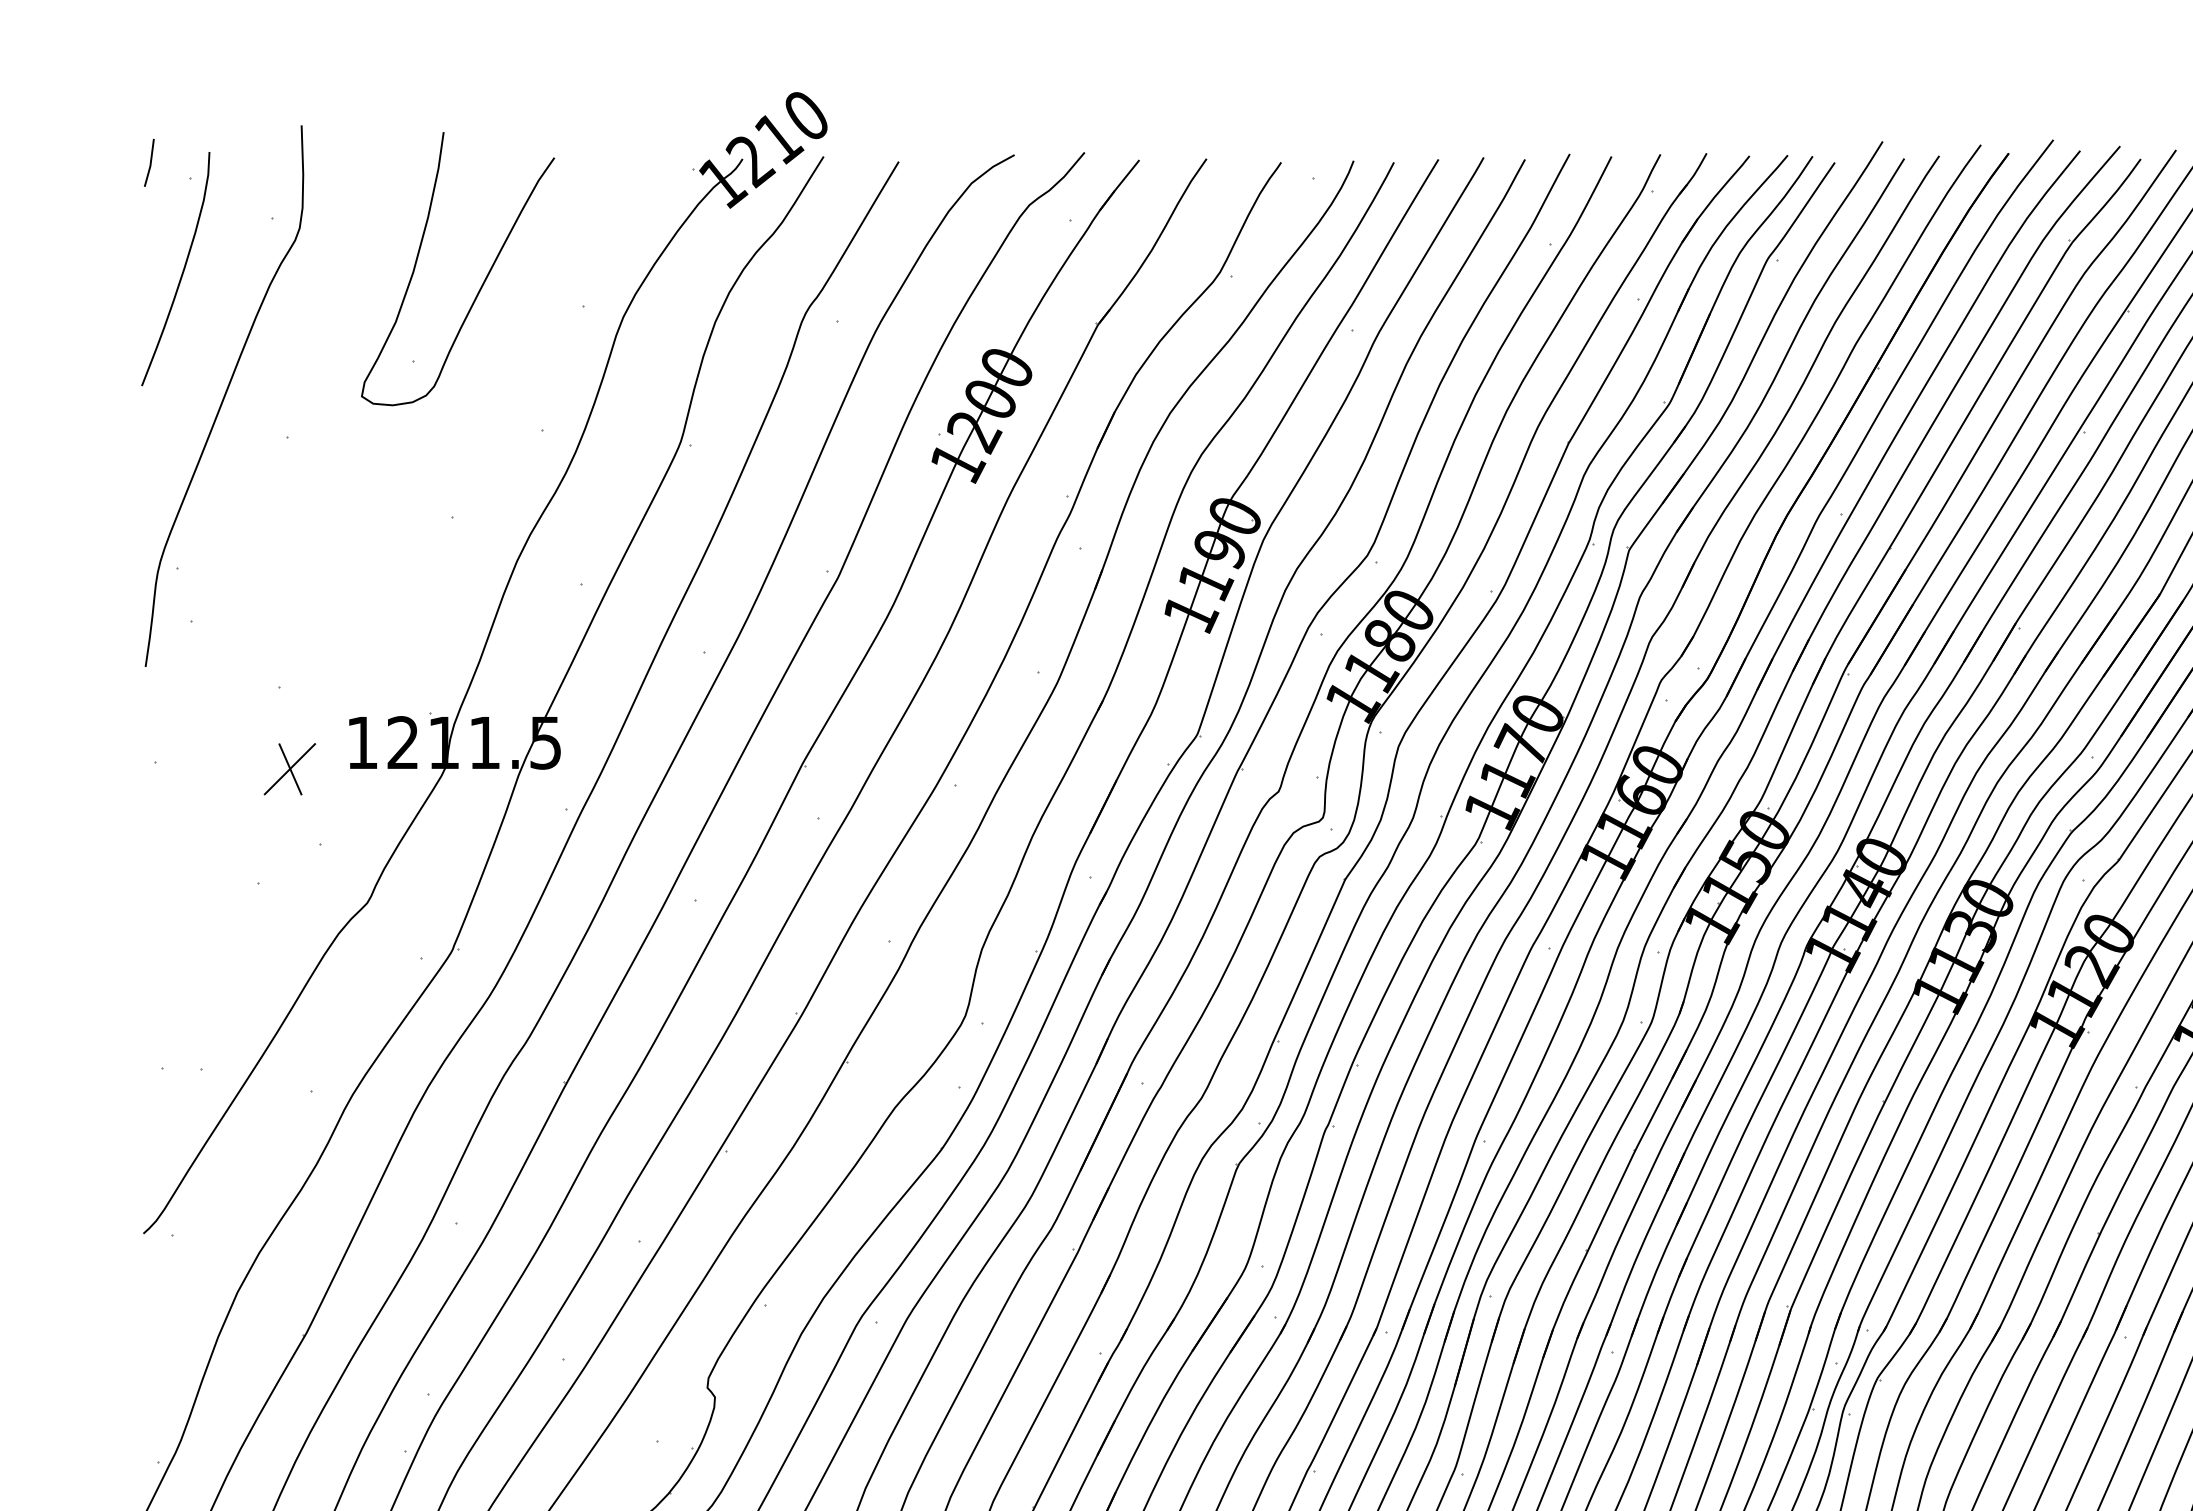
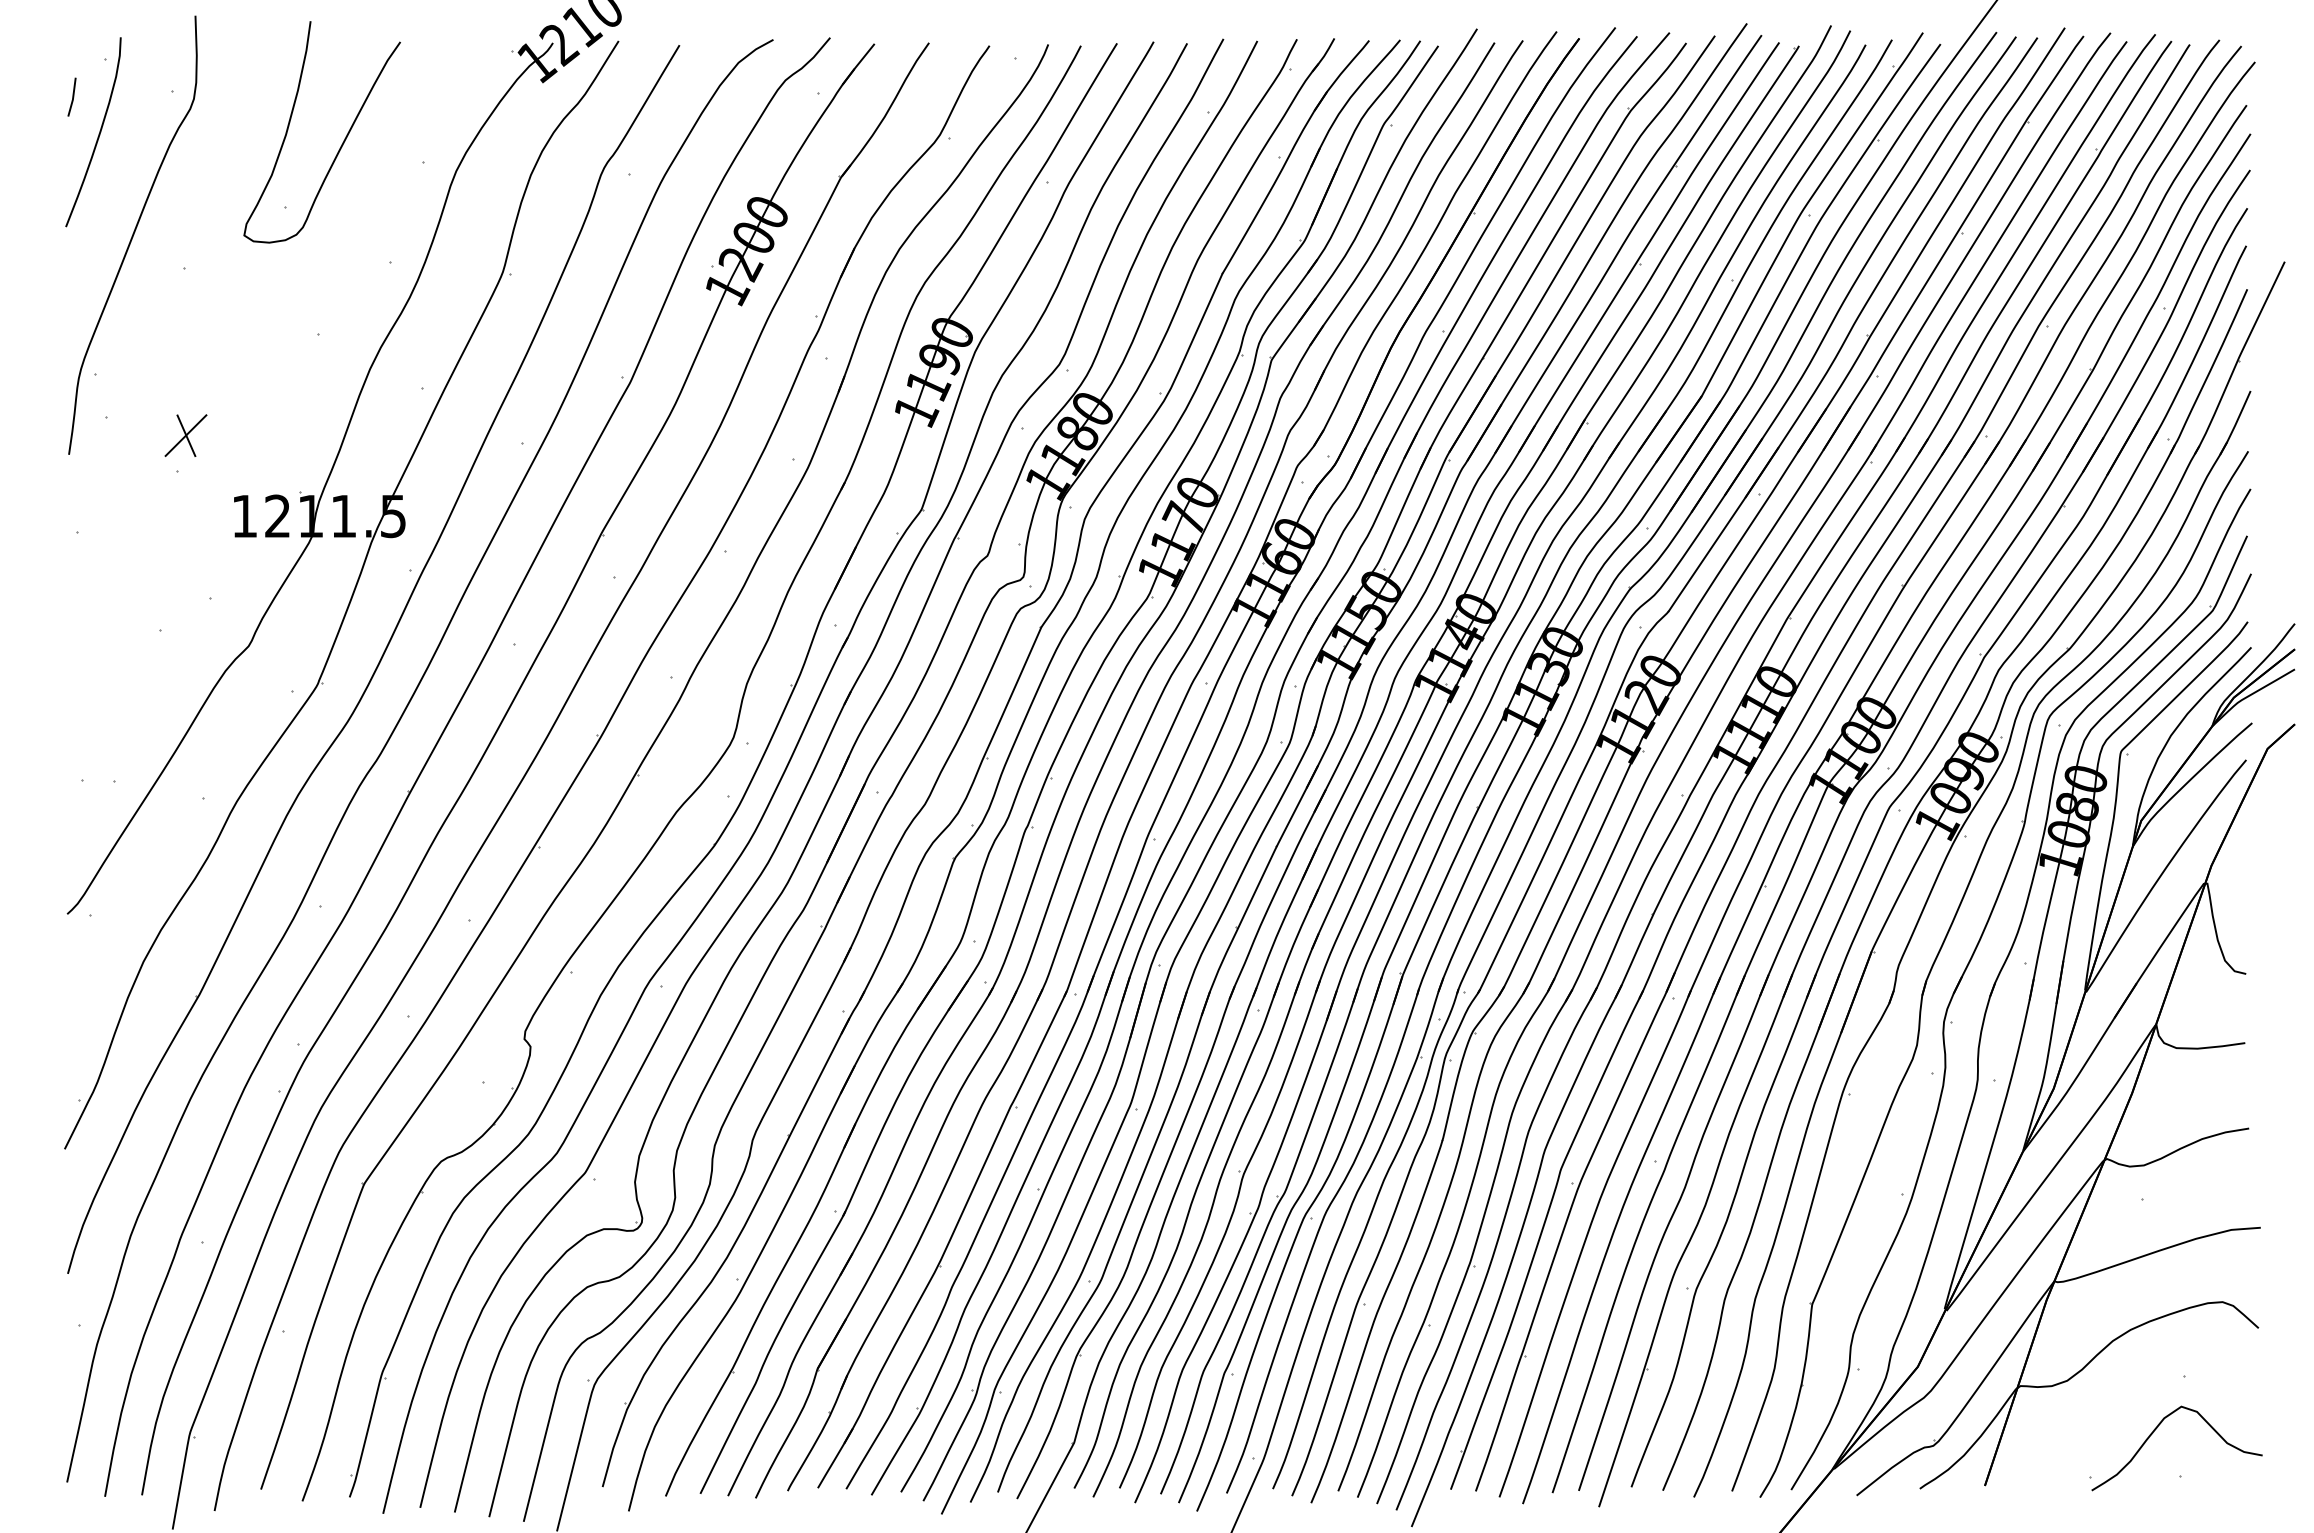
line: (149, 162) -> (72, 96), moved
part: (289, 769) -> (185, 435), moved

